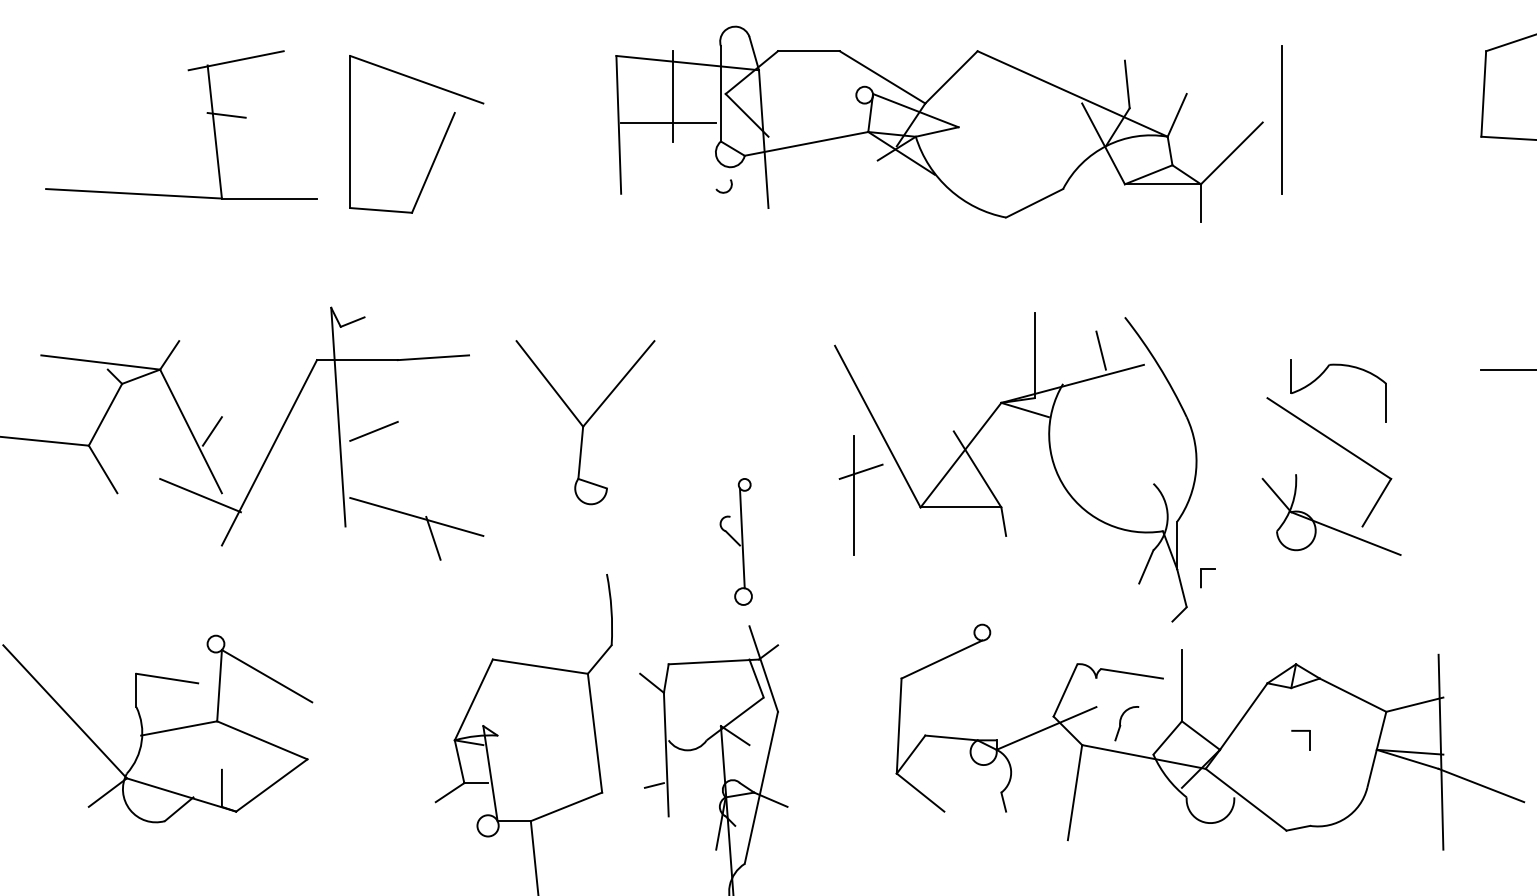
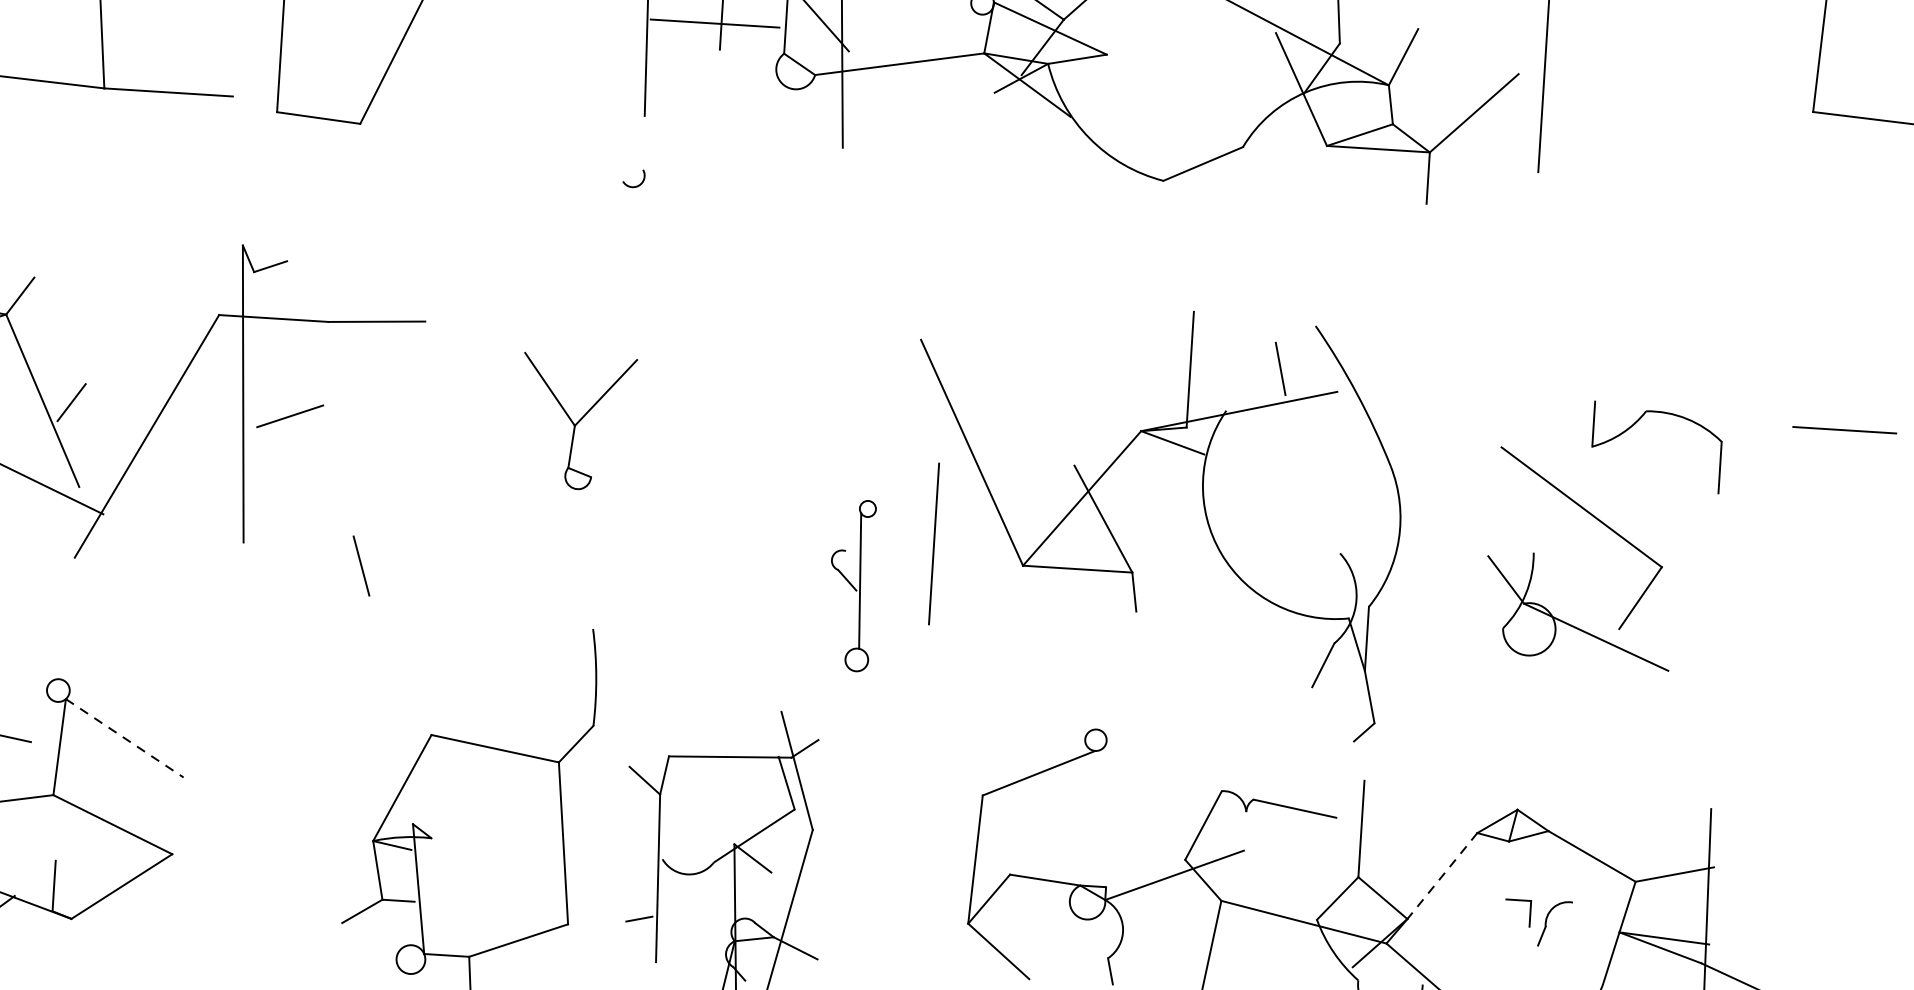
arc: (723, 191) -> (632, 185), moved
part: (1322, 374) -> (1636, 423), moved
part: (585, 422) -> (577, 422), size x0.6
line: (860, 471) -> (944, 511), removed
line: (416, 516) -> (340, 535), removed
part: (735, 541) -> (850, 584), moved
part: (1207, 578) -> (1405, 686), removed
line: (267, 676) -> (125, 738), solid -> dashed
line: (1243, 716) -> (1442, 875), solid -> dashed
part: (1126, 723) -> (1554, 923), moved

